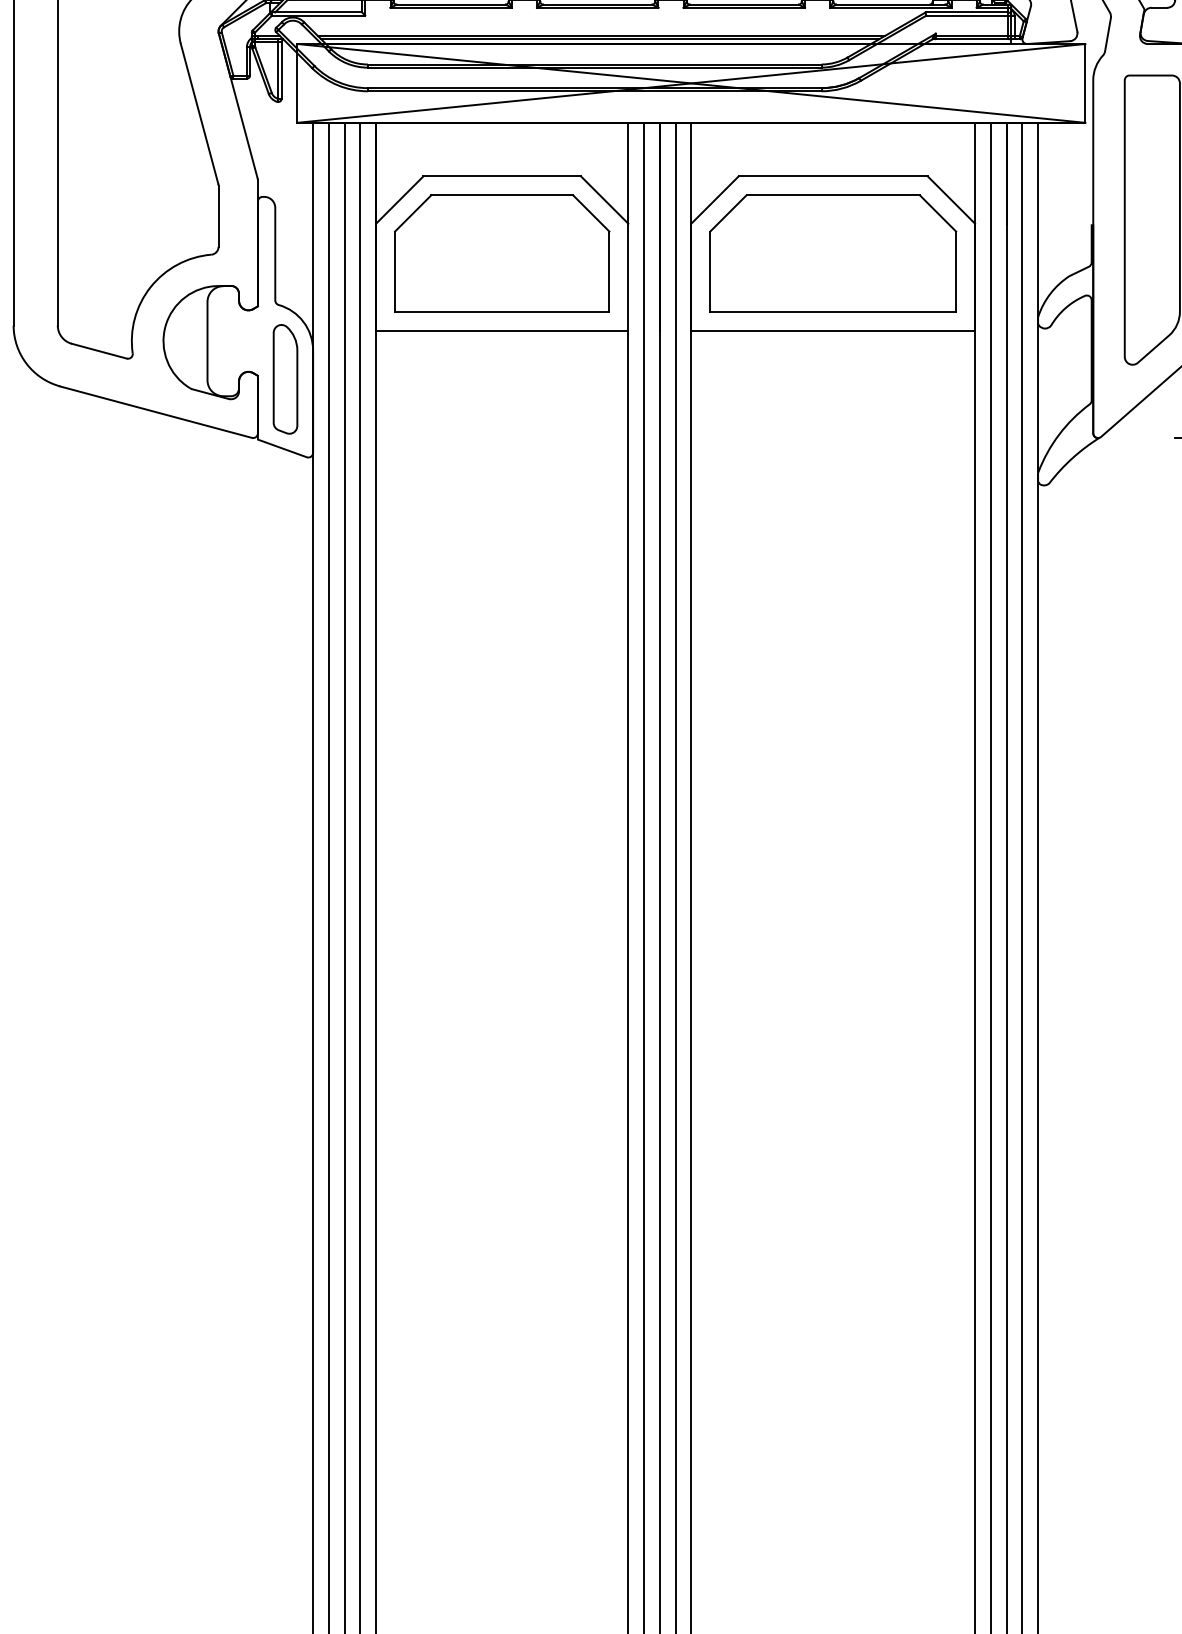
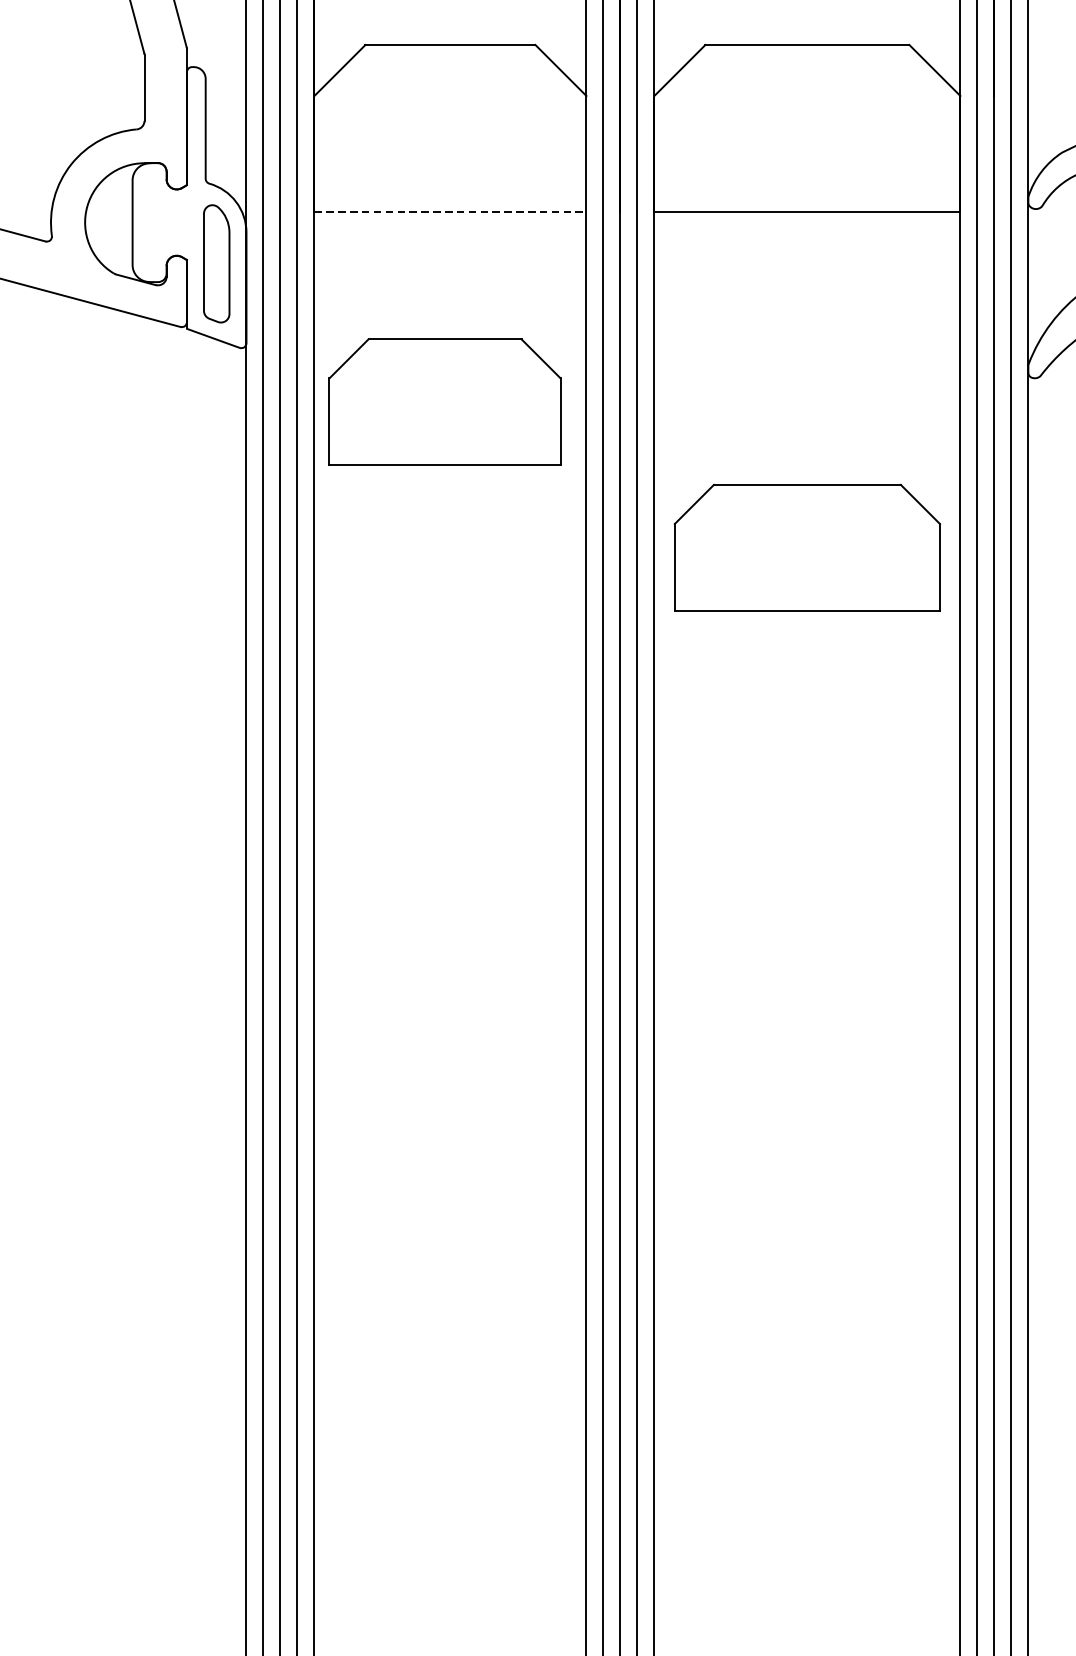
part: (502, 253) -> (445, 402), moved
part: (833, 253) -> (807, 547), moved
line: (502, 330) -> (450, 211), solid -> dashed

